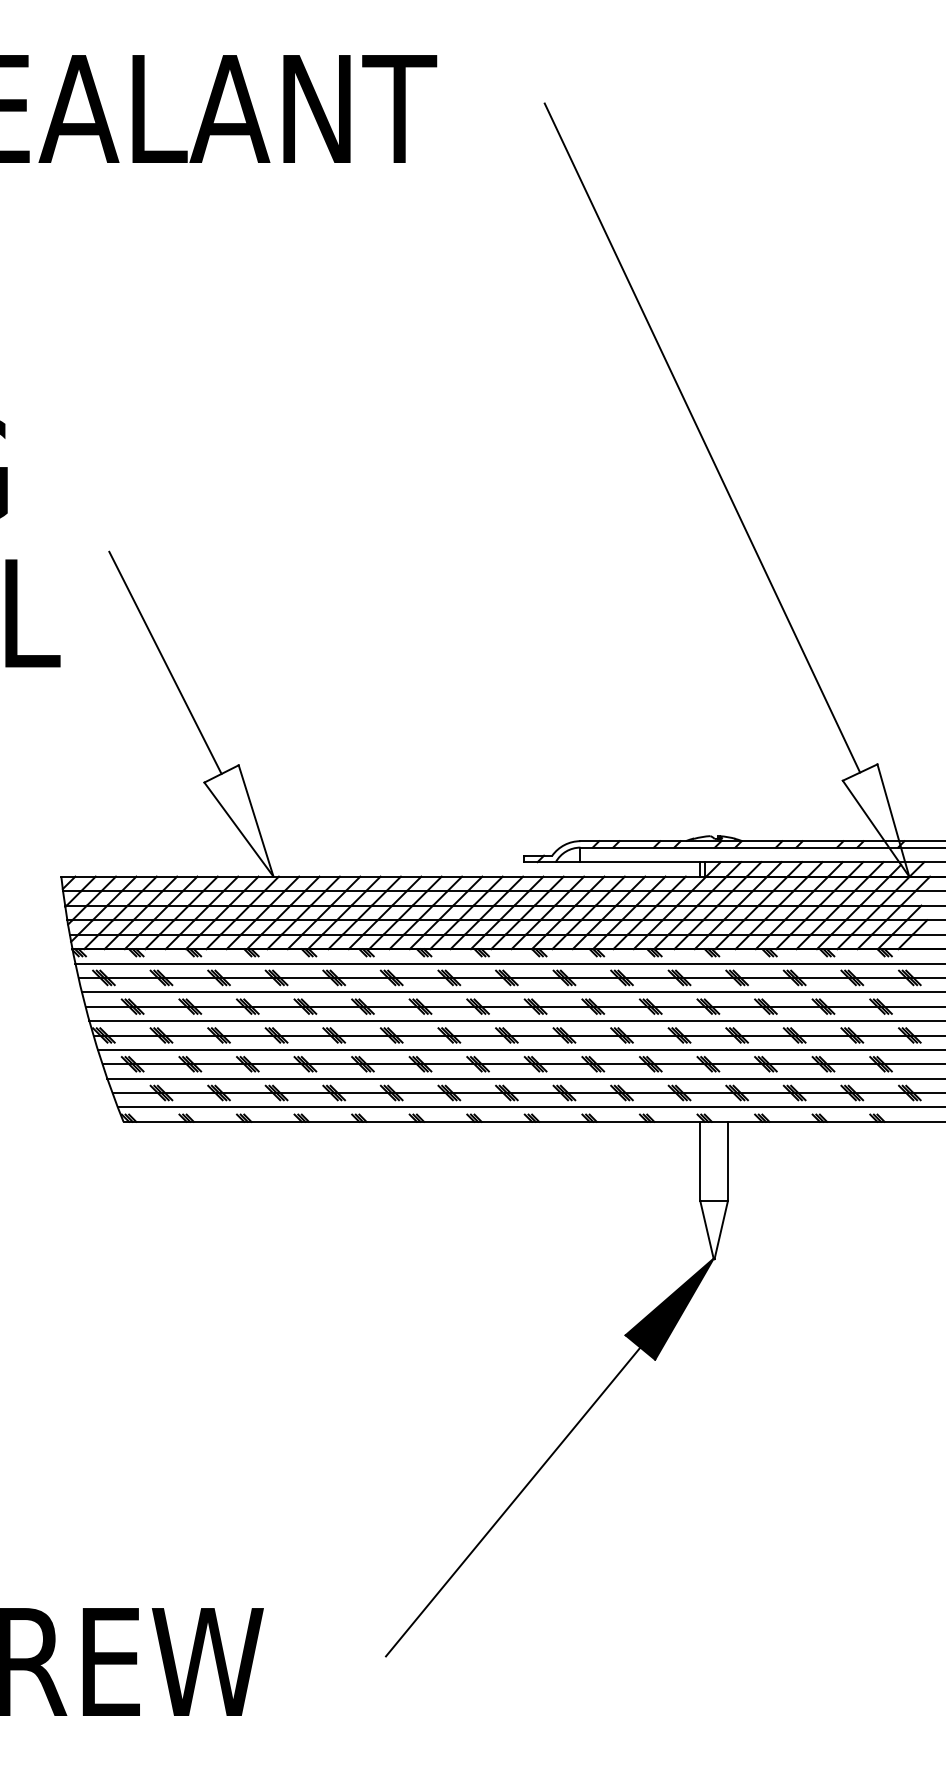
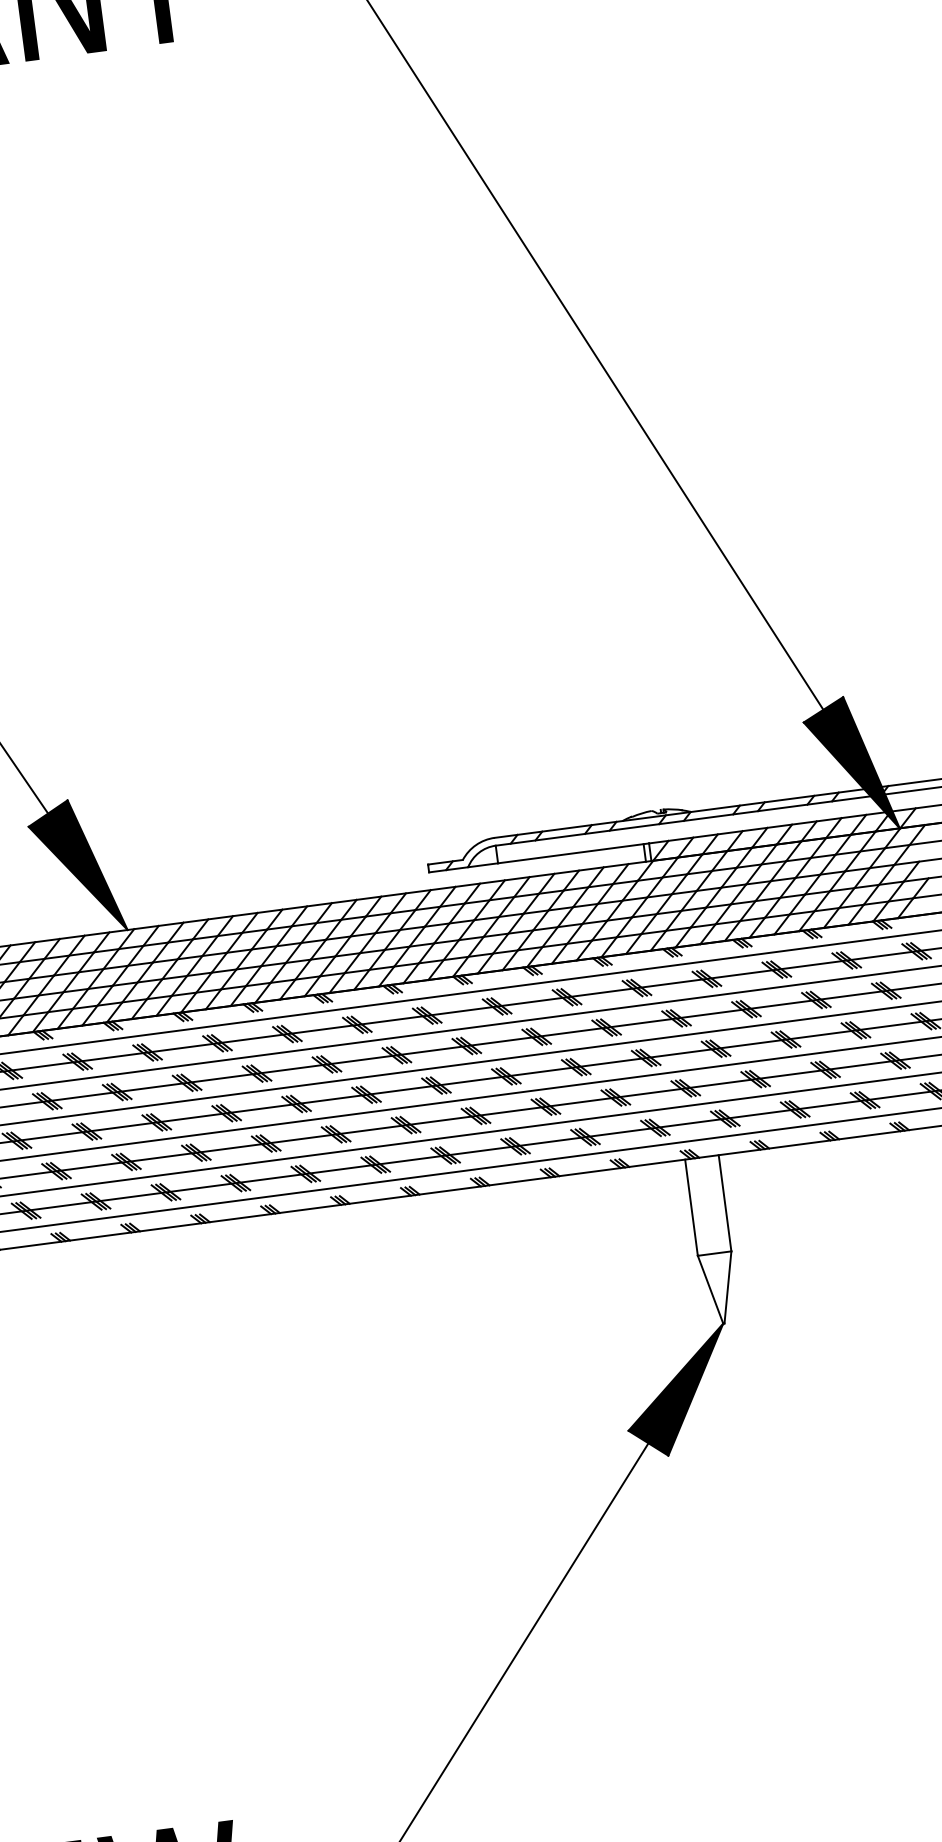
fill: (238, 820) -> (76, 867), added
fill: (875, 820) -> (849, 765), added

